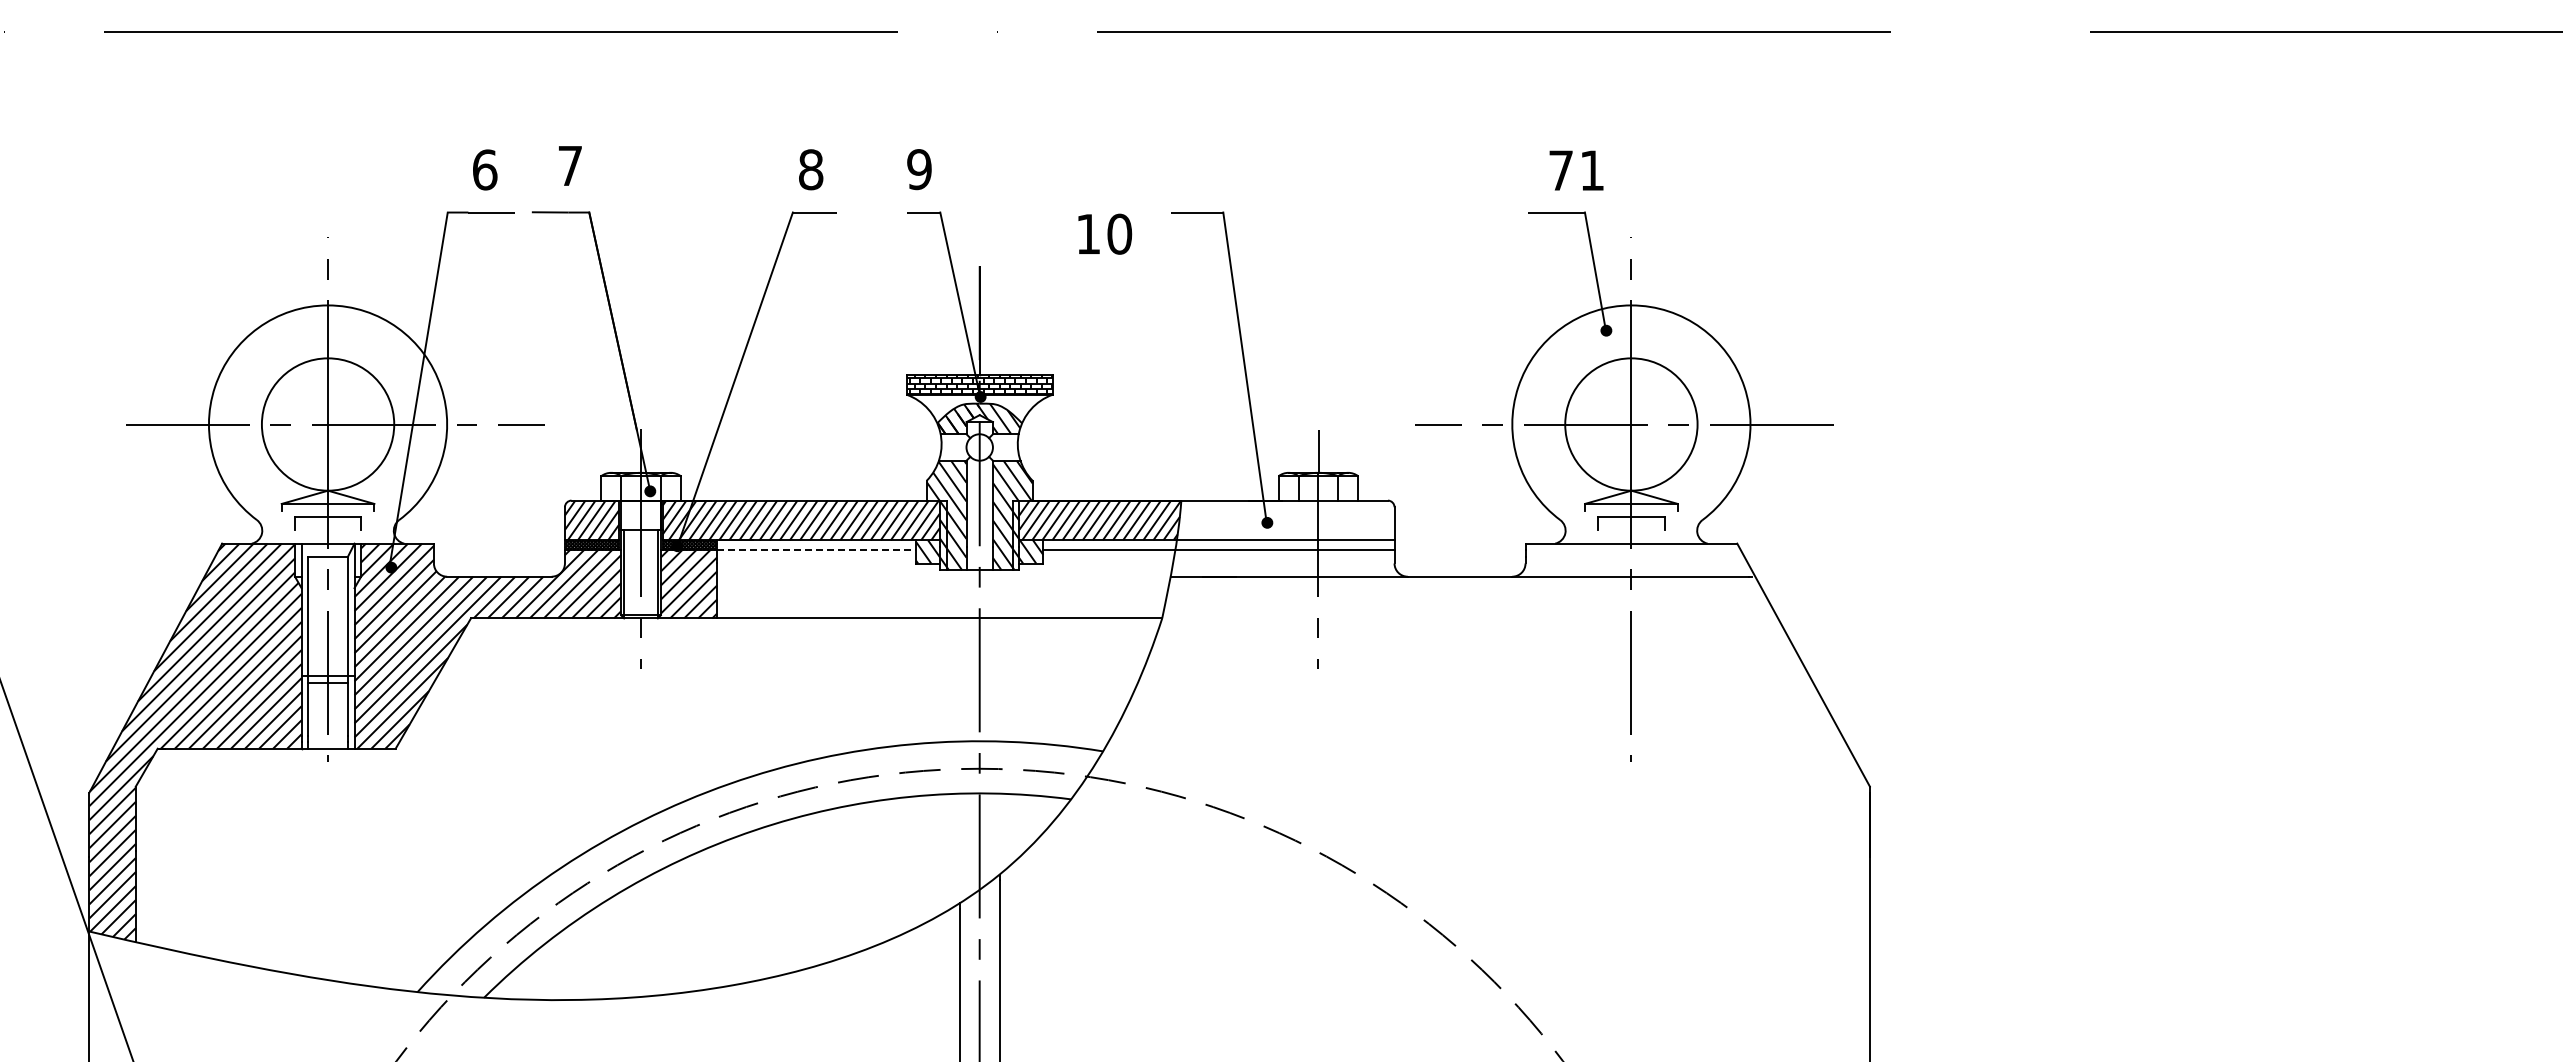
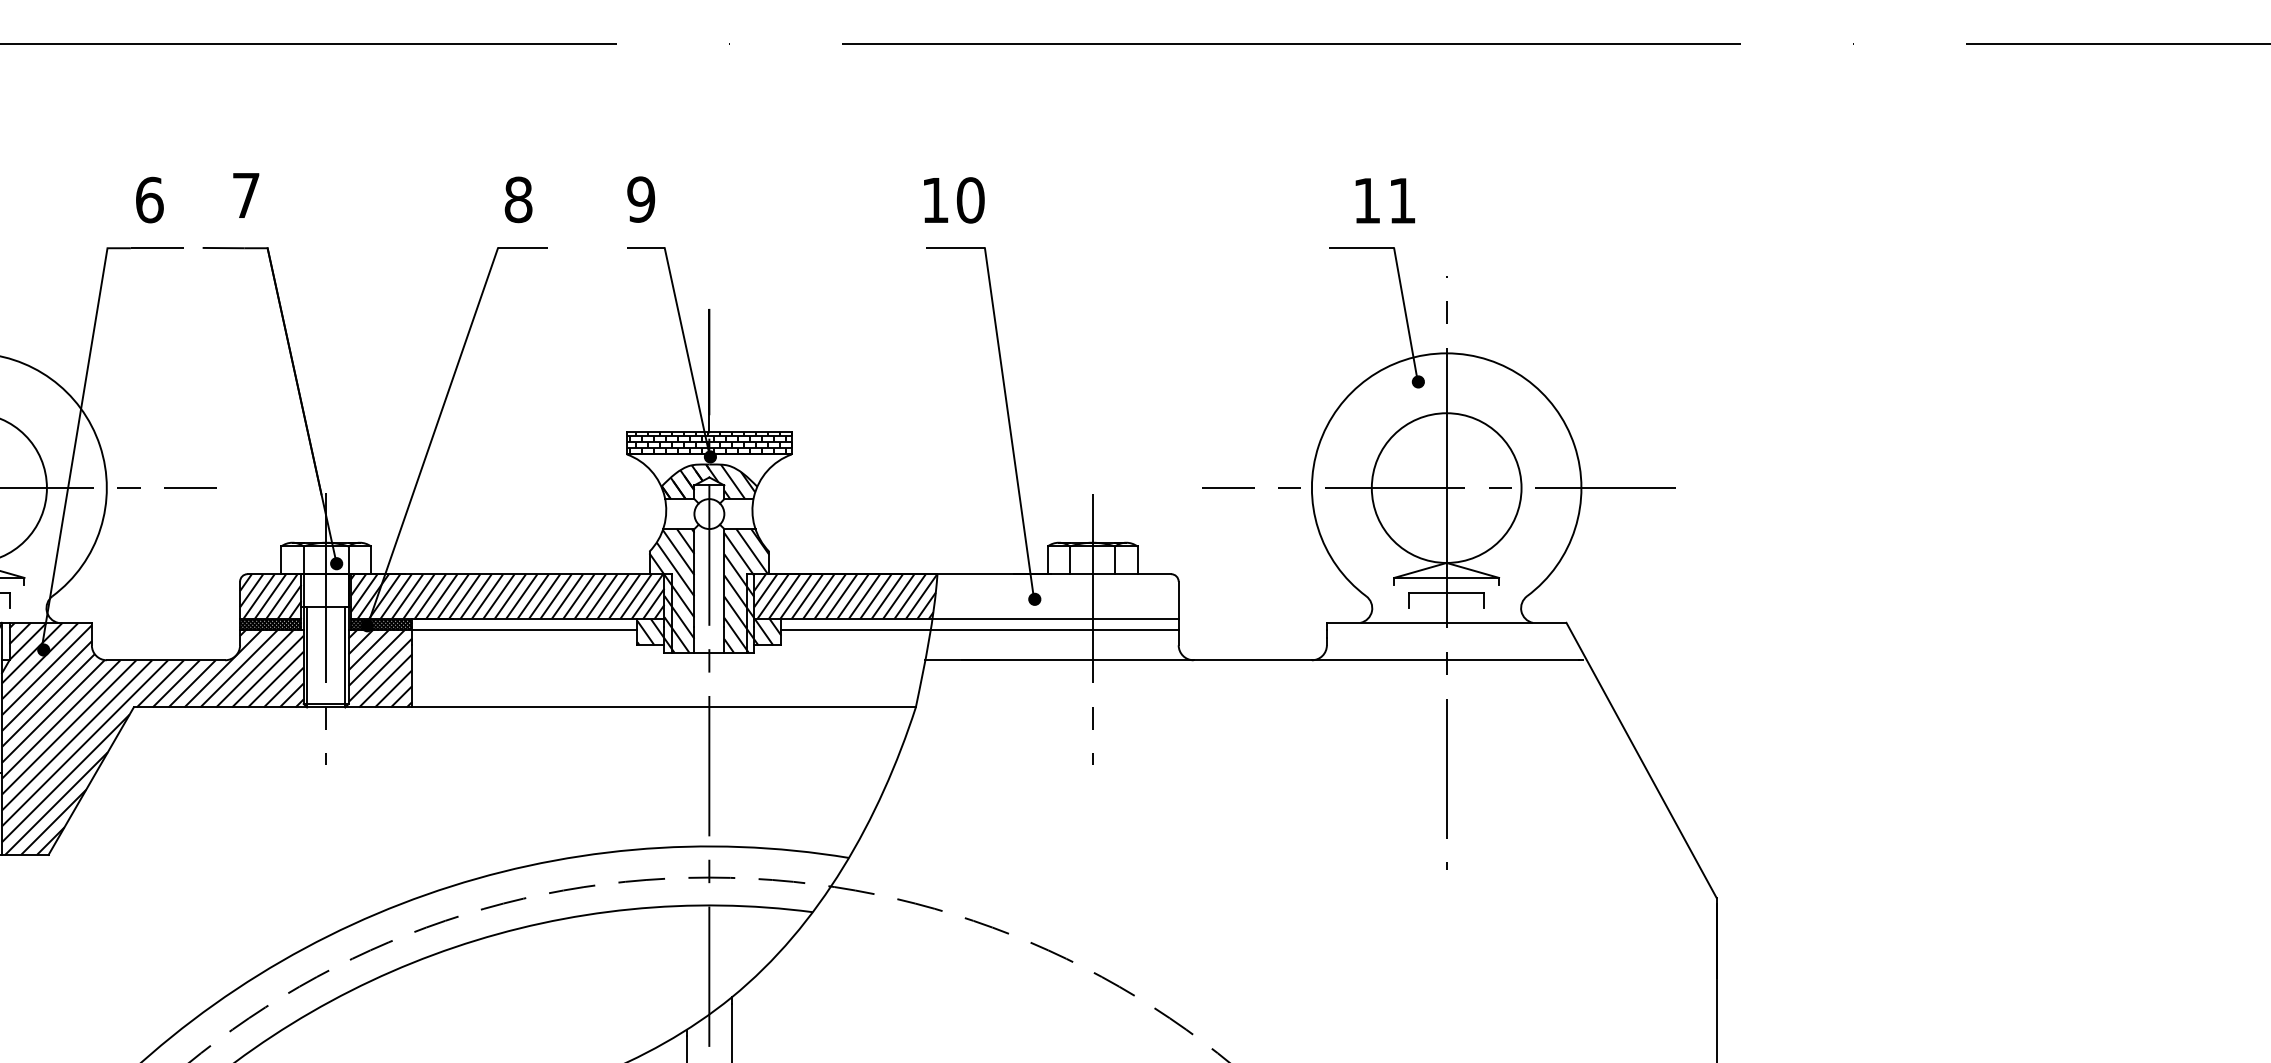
text: (1560, 170) -> (1366, 200), 71 -> 11
text: (1105, 233) -> (954, 199), moved
line: (816, 550) -> (524, 630), dashed -> solid

